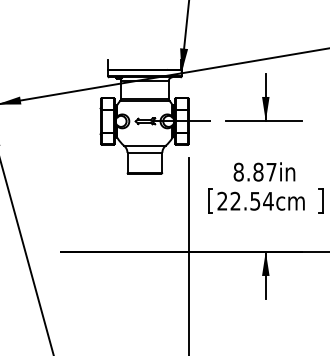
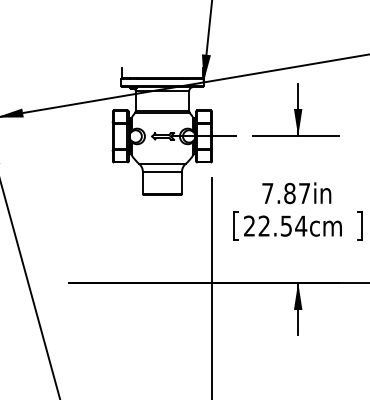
text: (238, 172) -> (267, 193), 8.87in -> 7.87in

